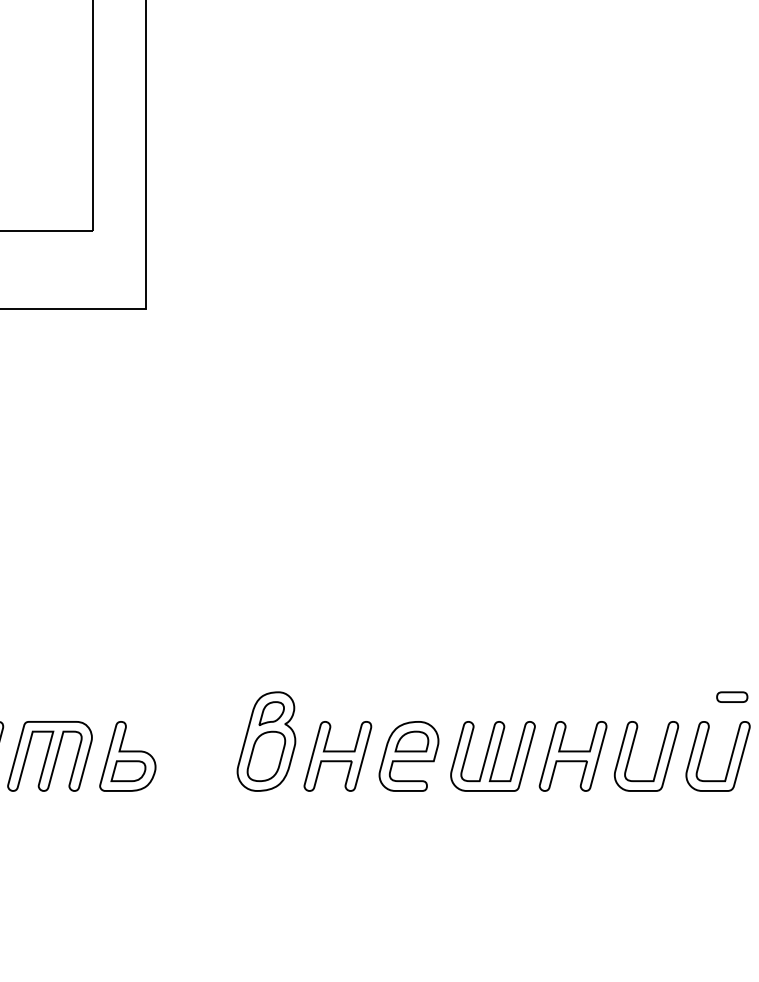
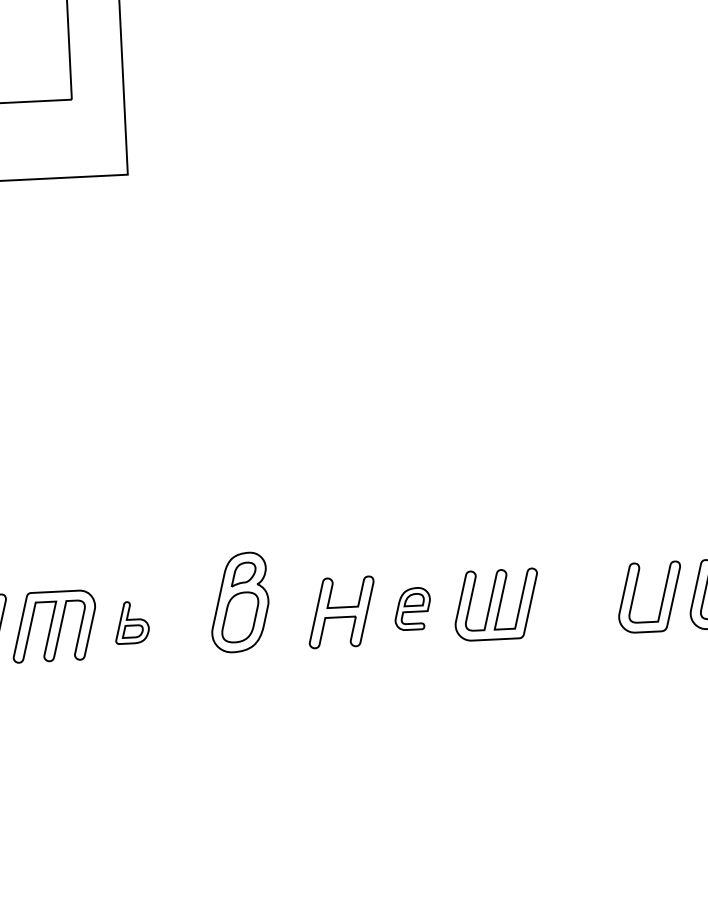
part: (266, 741) -> (239, 602), moved
part: (127, 756) -> (131, 622), size x0.6
part: (408, 756) -> (412, 609), size x0.6
part: (572, 756) -> (576, 601), removed

